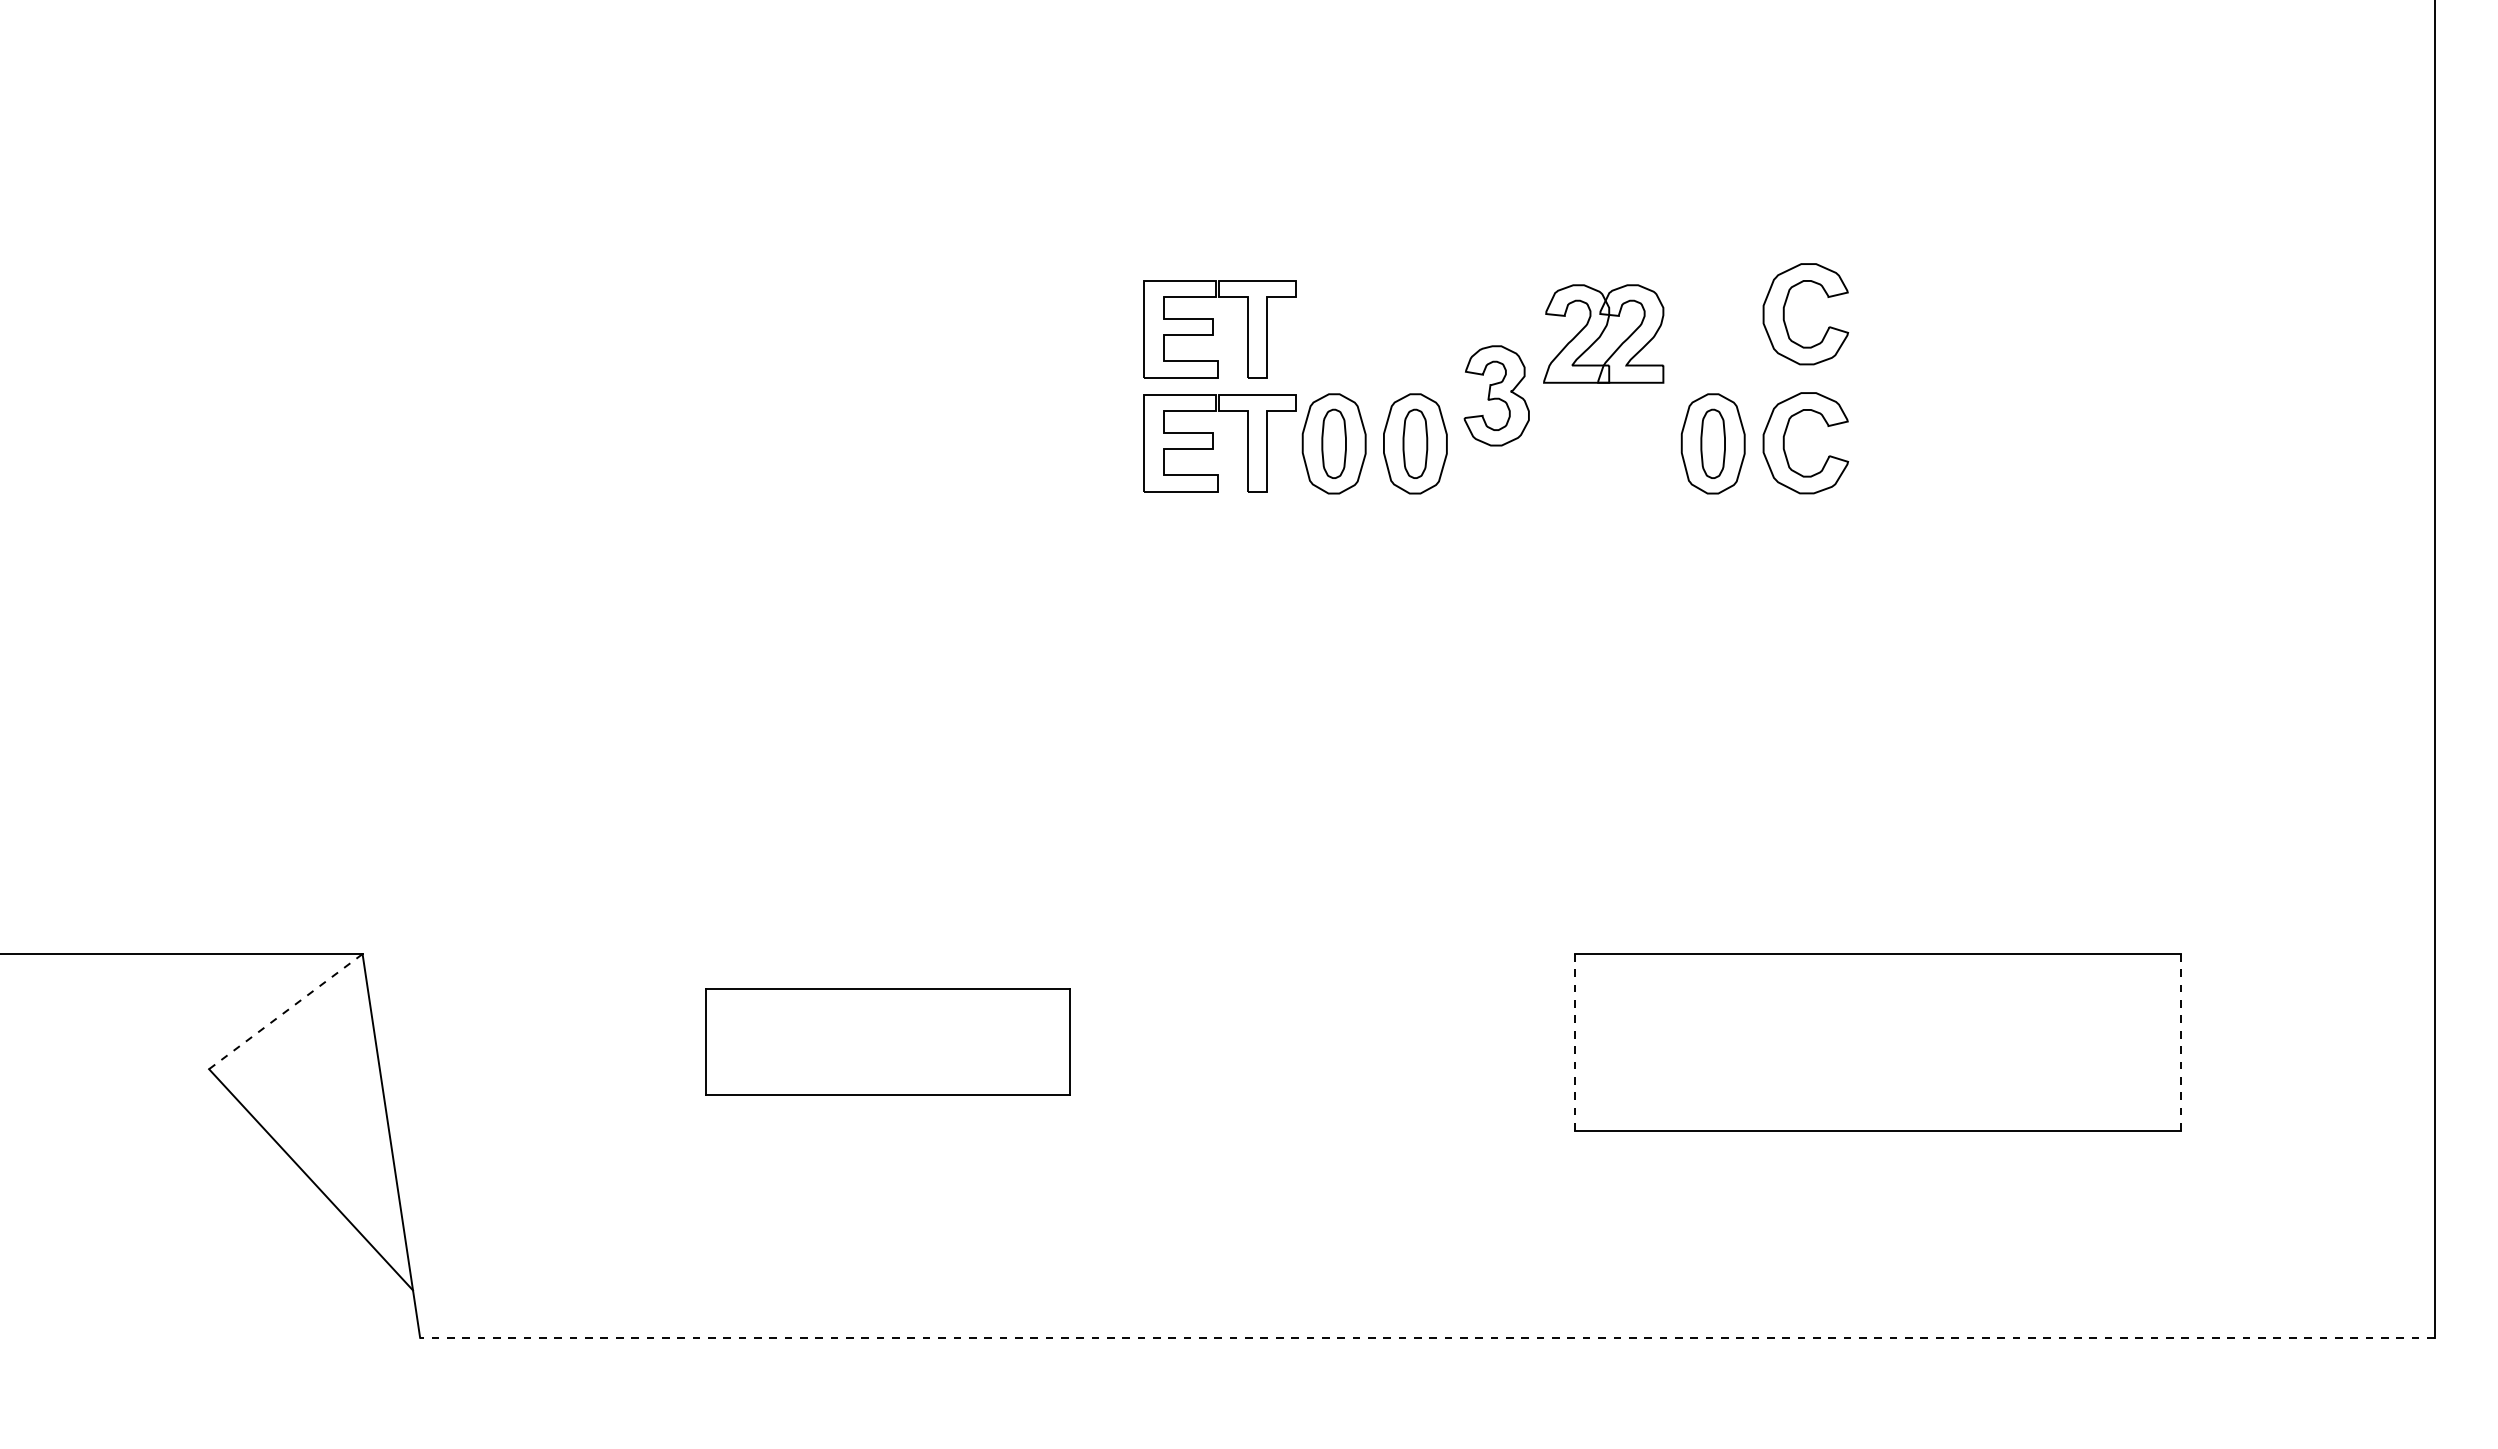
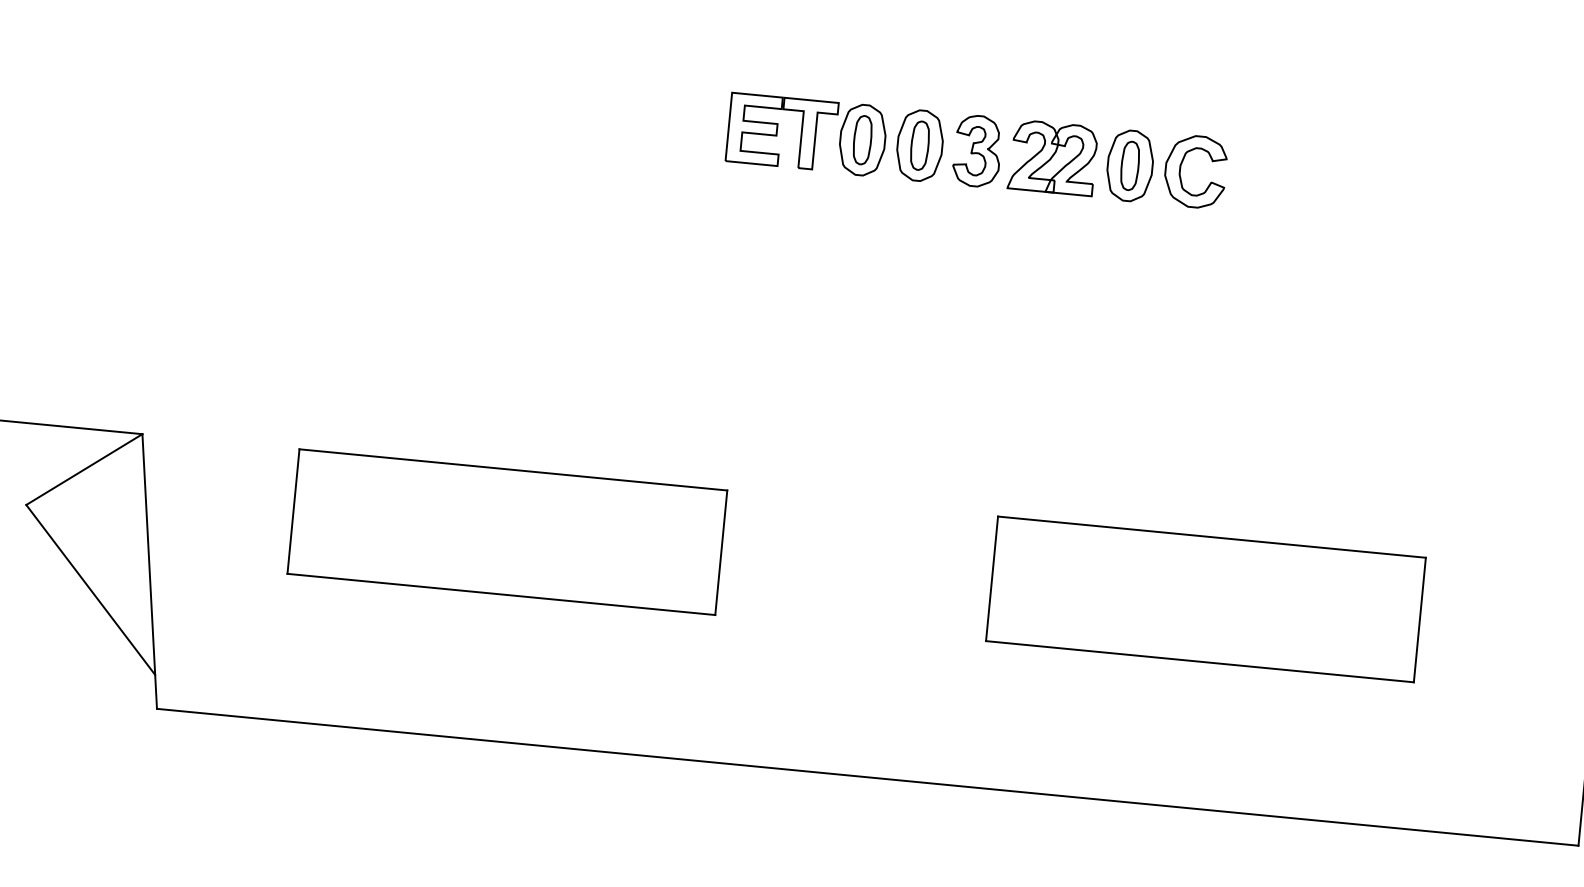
part: (1784, 314) -> (1189, 79), removed
part: (1219, 329) -> (789, 51), removed
part: (1603, 333) -> (1052, 157), moved
part: (1496, 395) -> (977, 150), moved
line: (285, 1011) -> (84, 469), dashed -> solid
line: (1575, 1041) -> (992, 578), dashed -> solid
line: (2181, 1041) -> (1419, 619), dashed -> solid
part: (887, 1042) -> (506, 532), size x1.67
line: (1426, 1337) -> (867, 777), dashed -> solid

